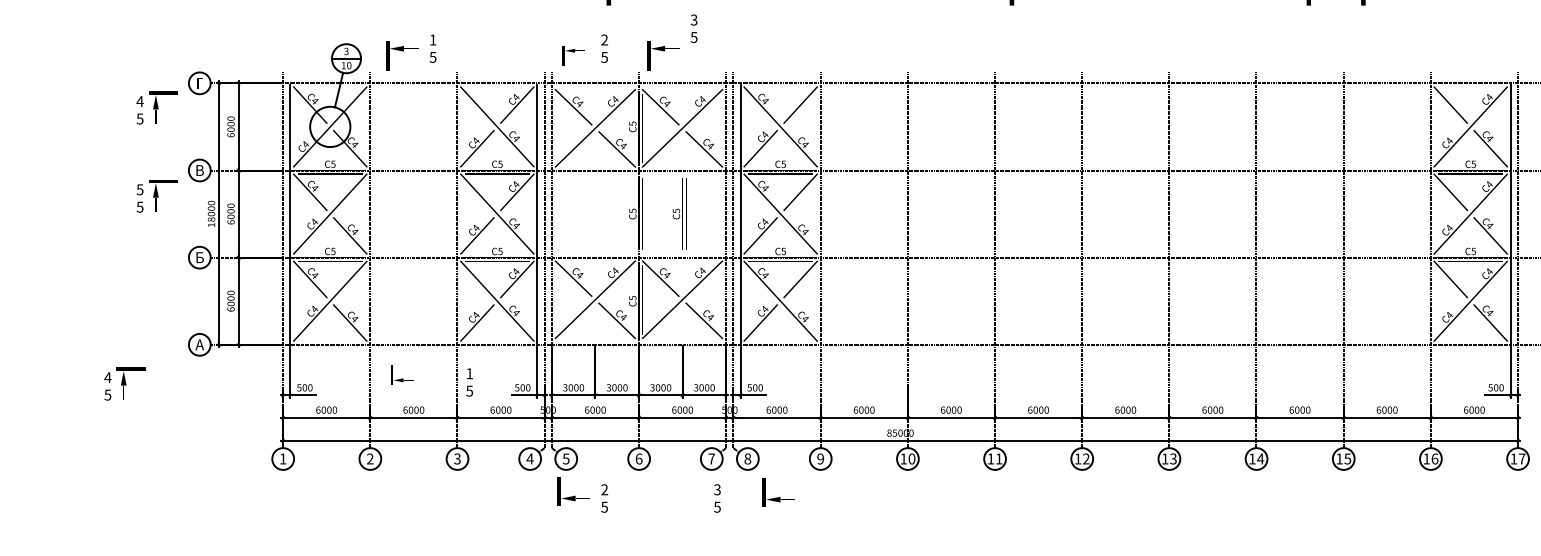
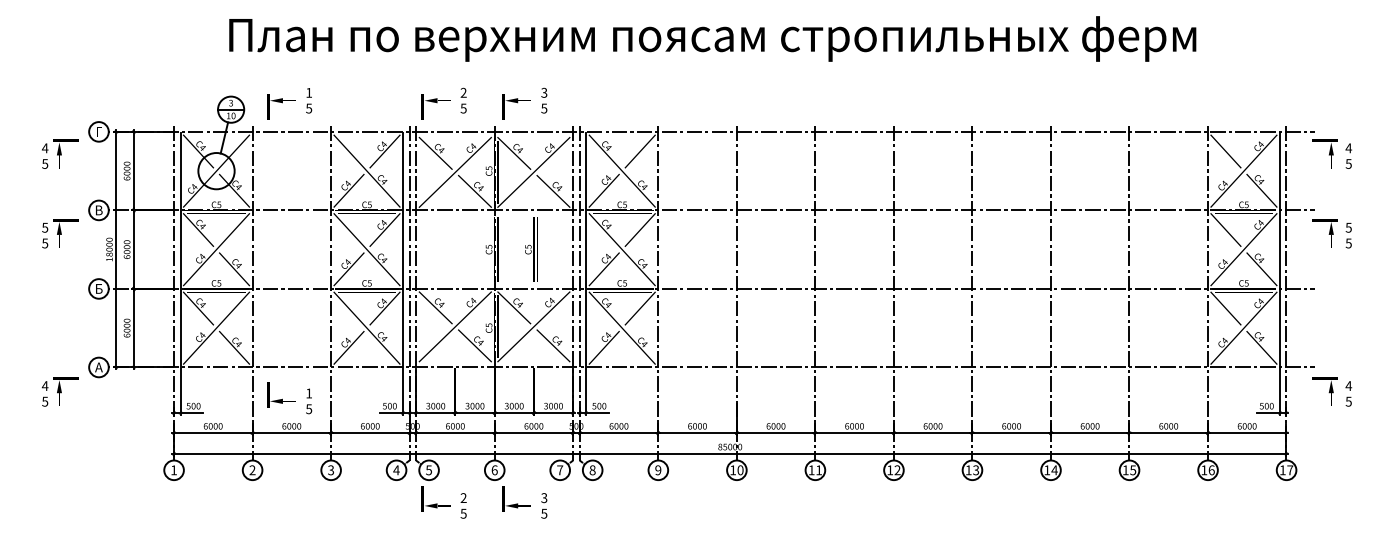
text: (694, 28) -> (544, 100), moved
part: (573, 55) -> (435, 106), size x1.43
part: (402, 374) -> (281, 394), size x1.43
text: (470, 382) -> (309, 401), moved
text: (123, 383) -> (59, 391), moved
part: (778, 491) -> (516, 498), moved
text: (717, 498) -> (544, 505), moved

